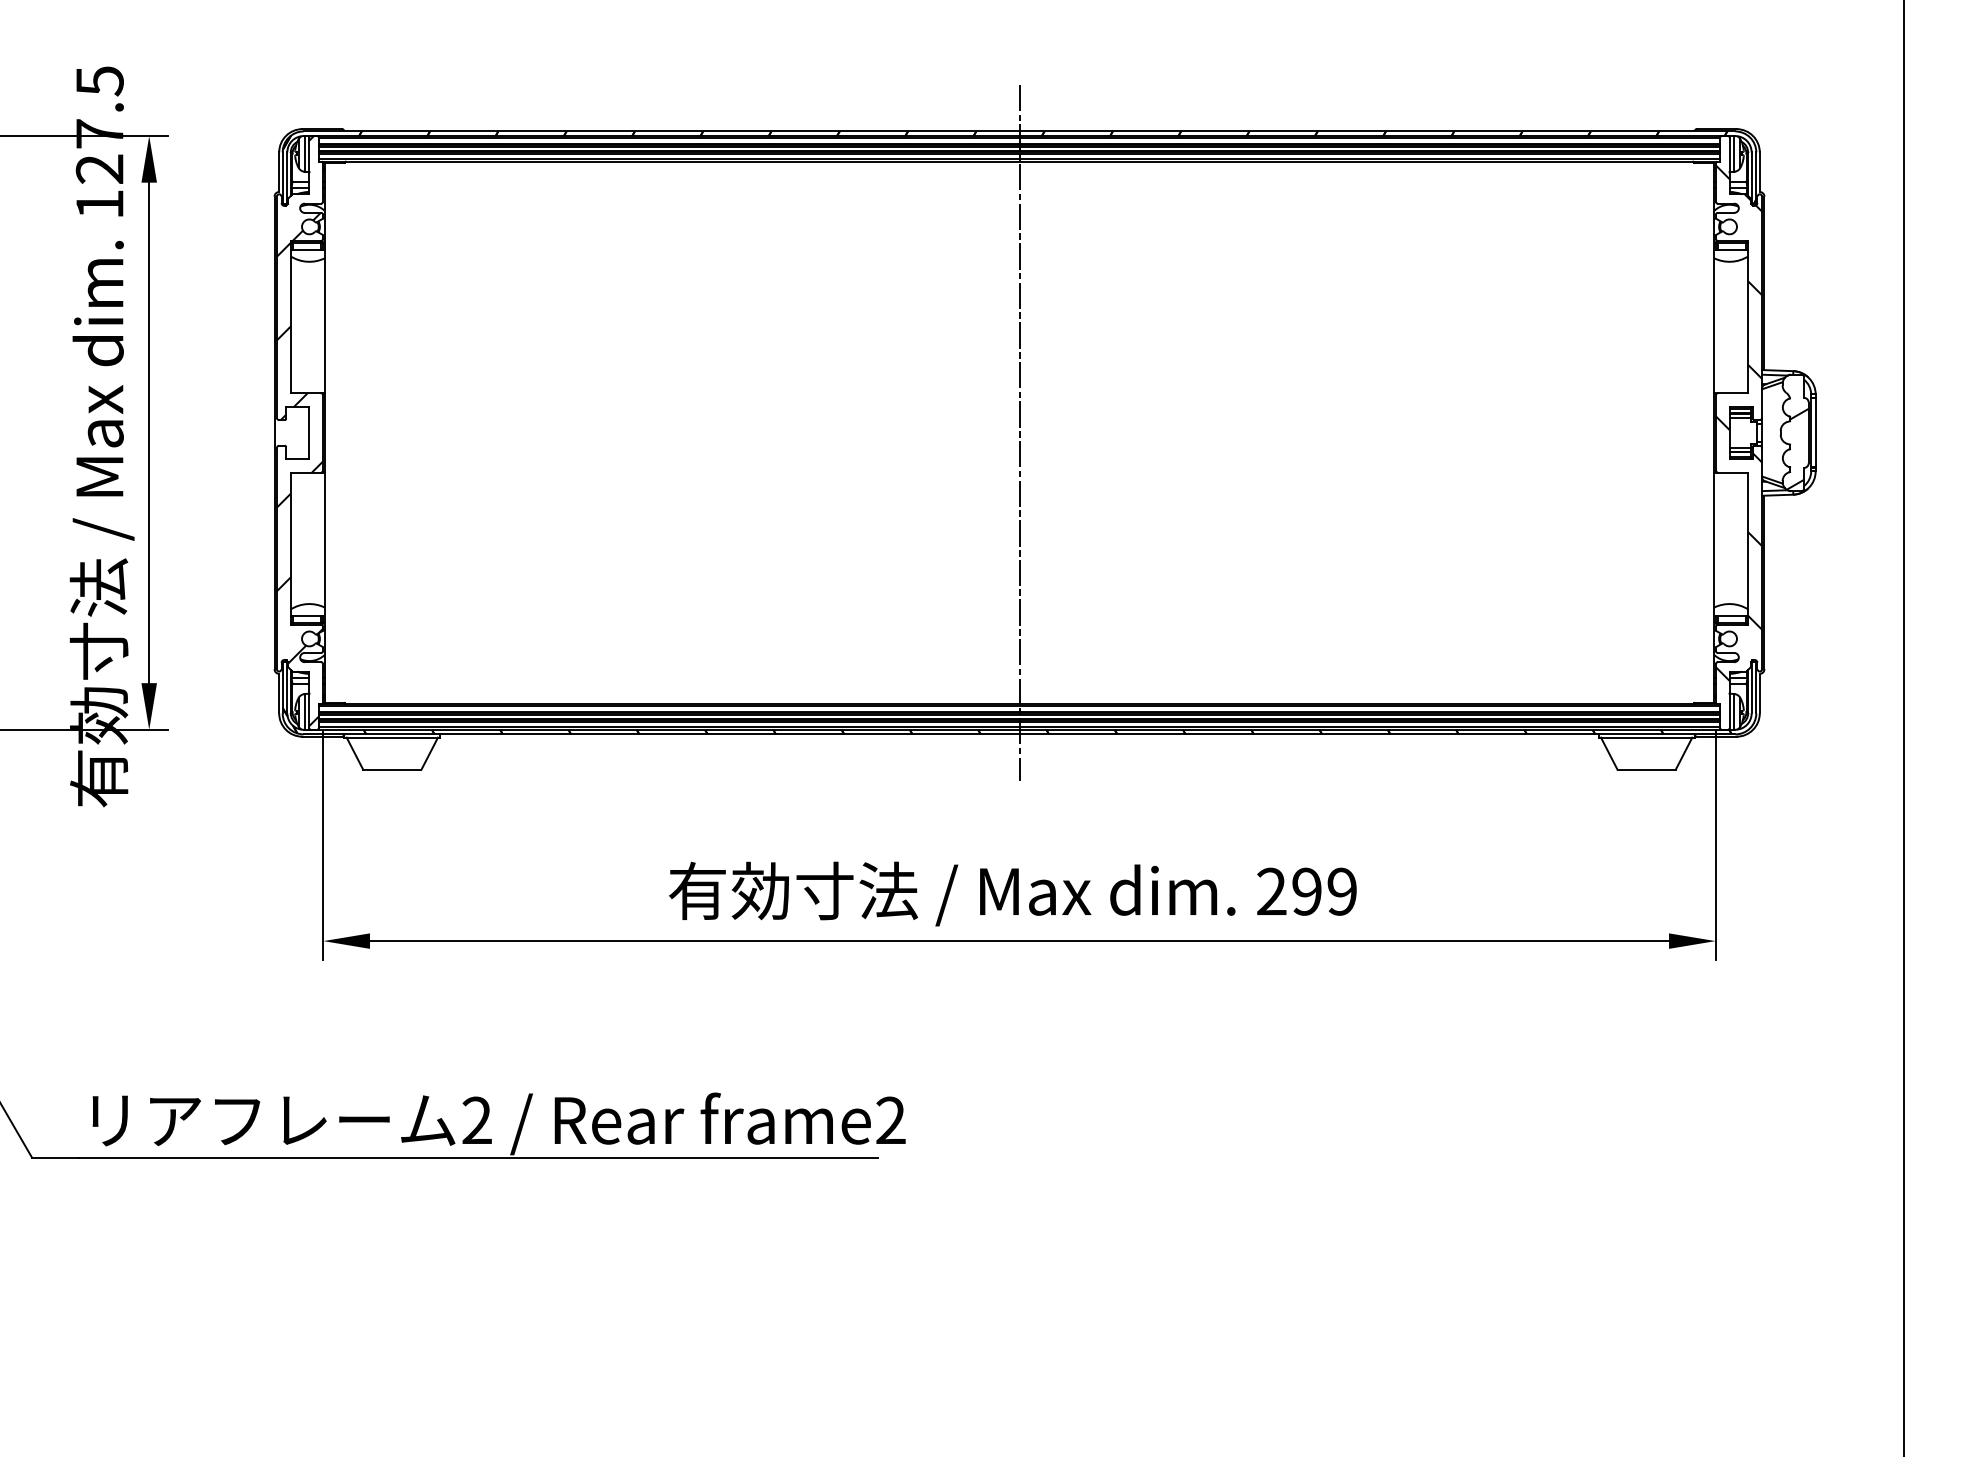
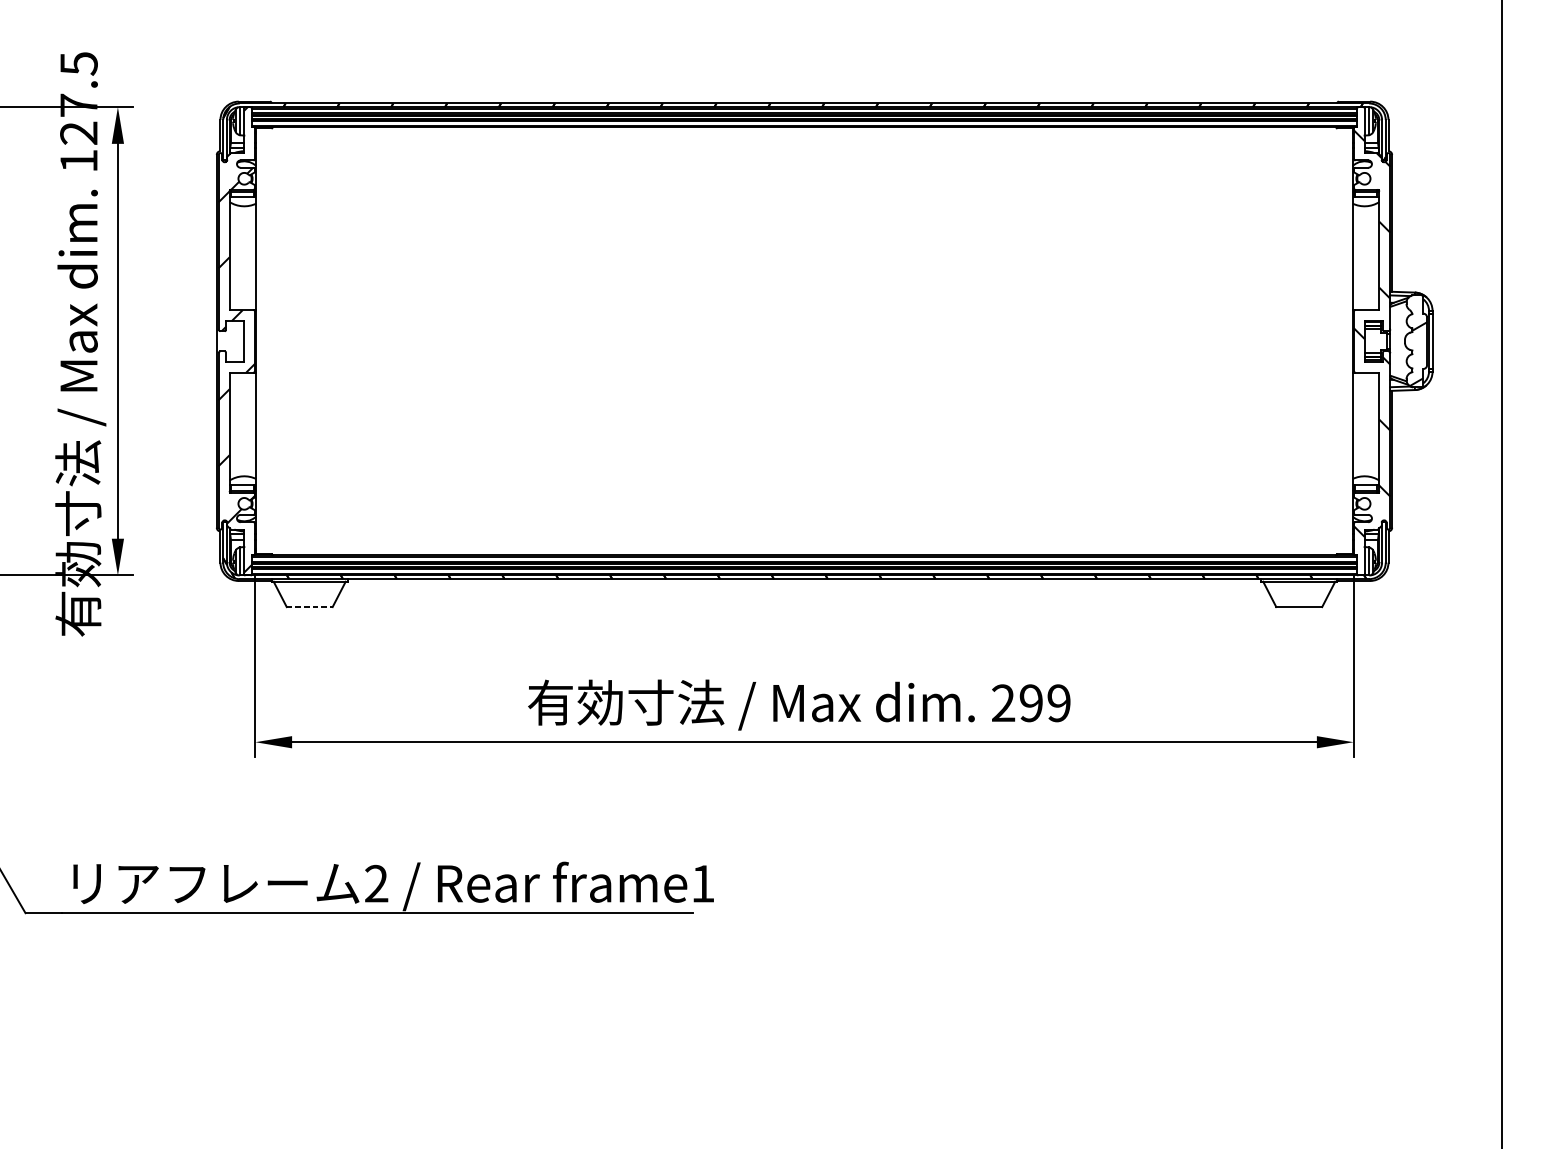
line: (1019, 432) -> (804, 340), removed
line: (392, 769) -> (309, 606), solid -> dashed
text: (890, 1119) -> (702, 882), frame2 -> frame1

